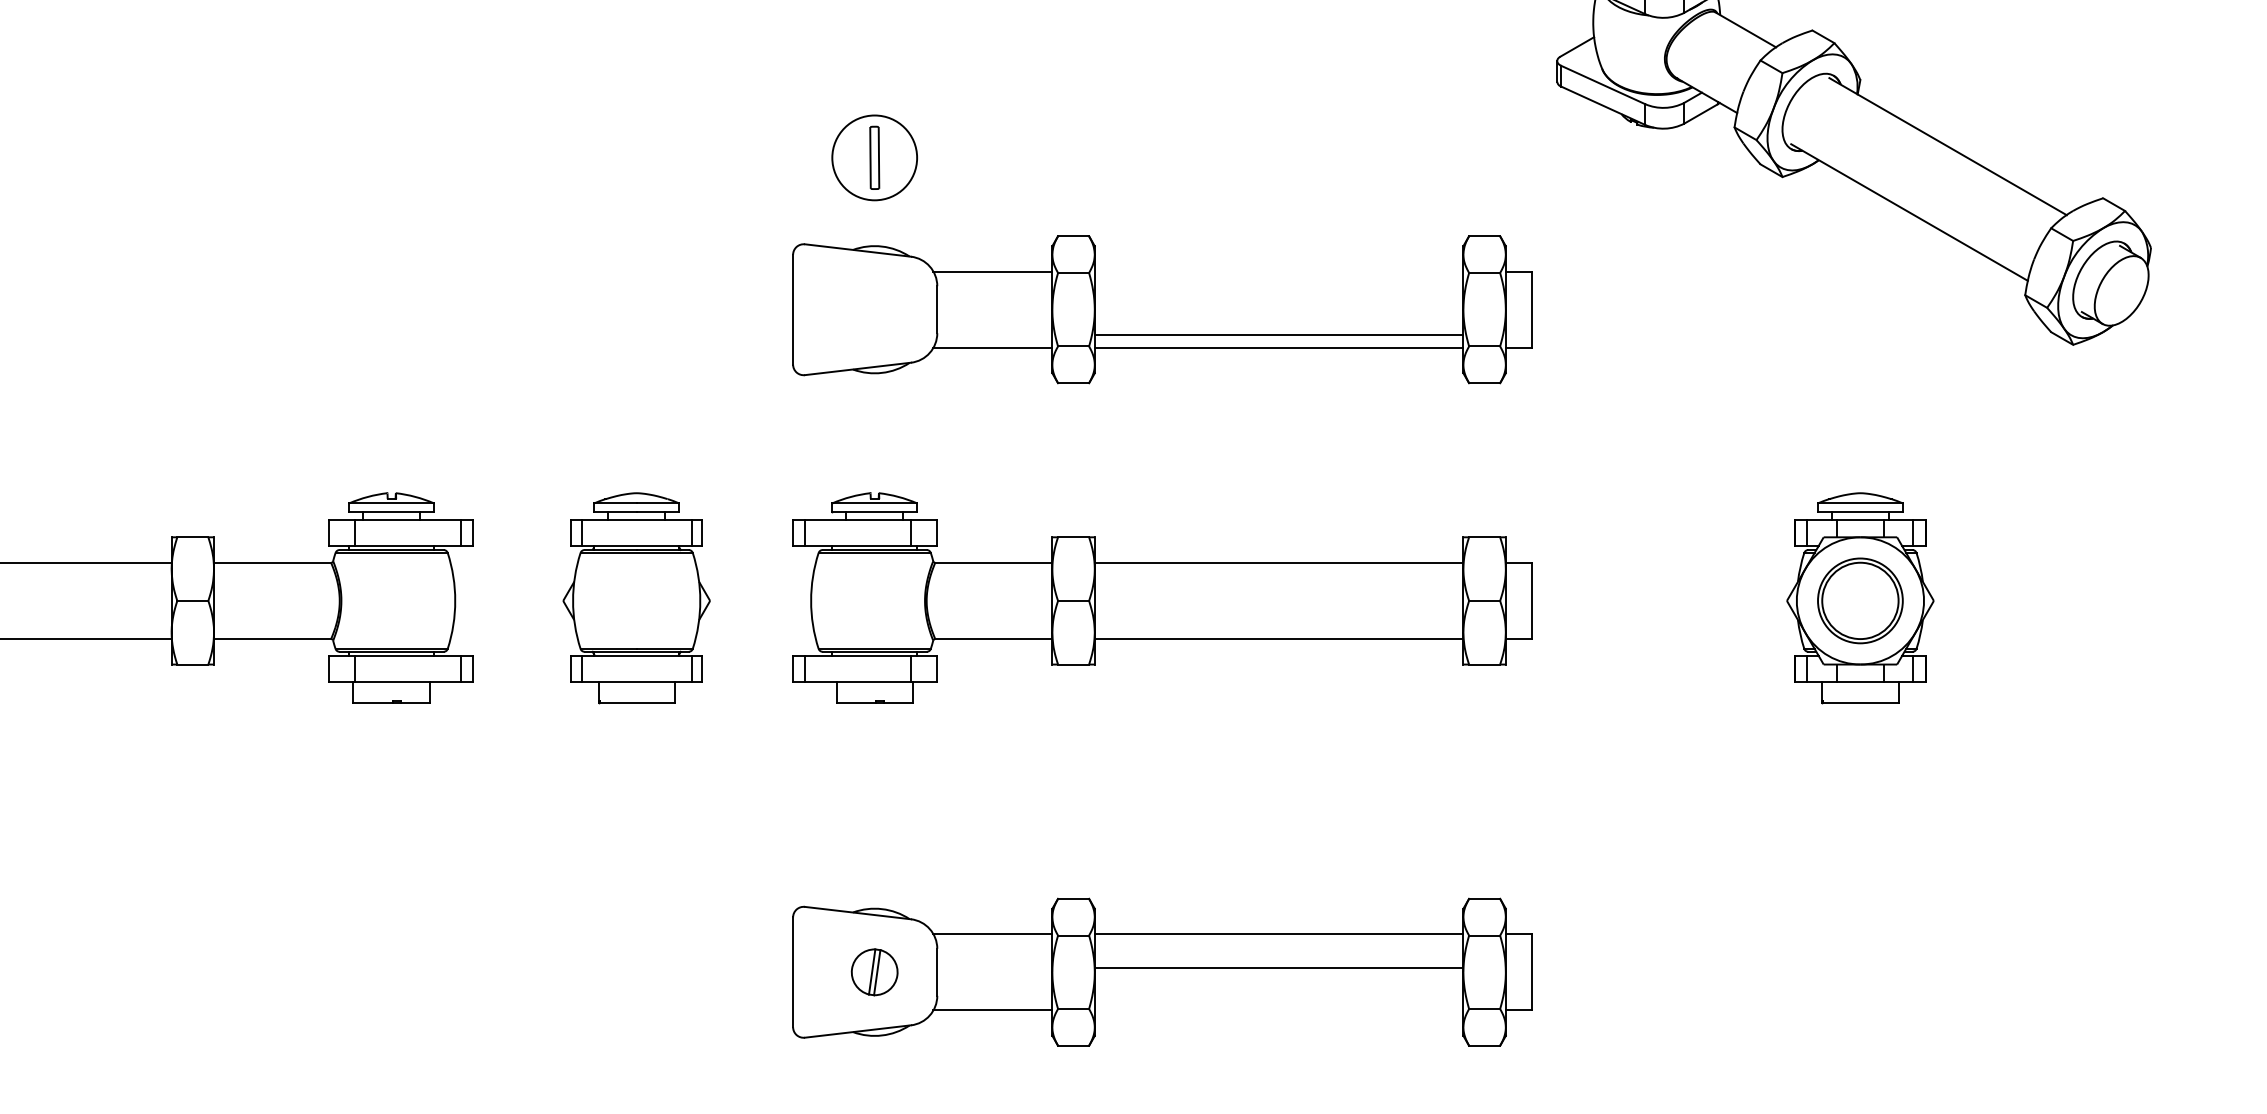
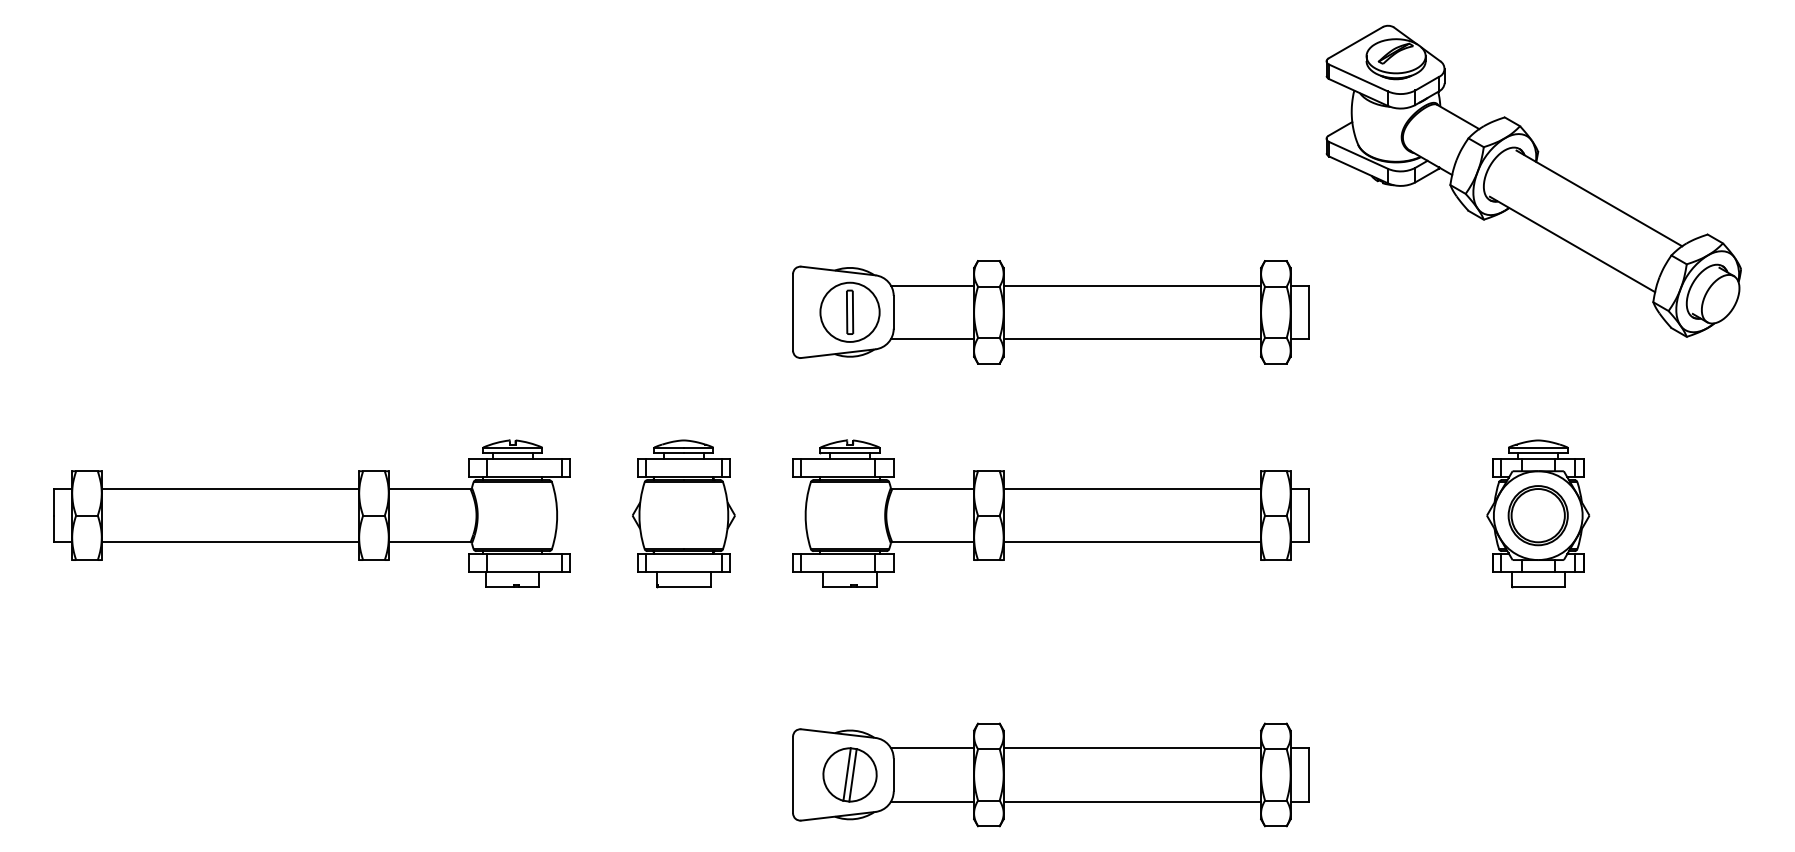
part: (873, 156) -> (849, 311), moved
line: (1279, 334) -> (1132, 285), moved
line: (1279, 967) -> (1132, 801), moved
part: (873, 971) -> (849, 774), size x1.67

